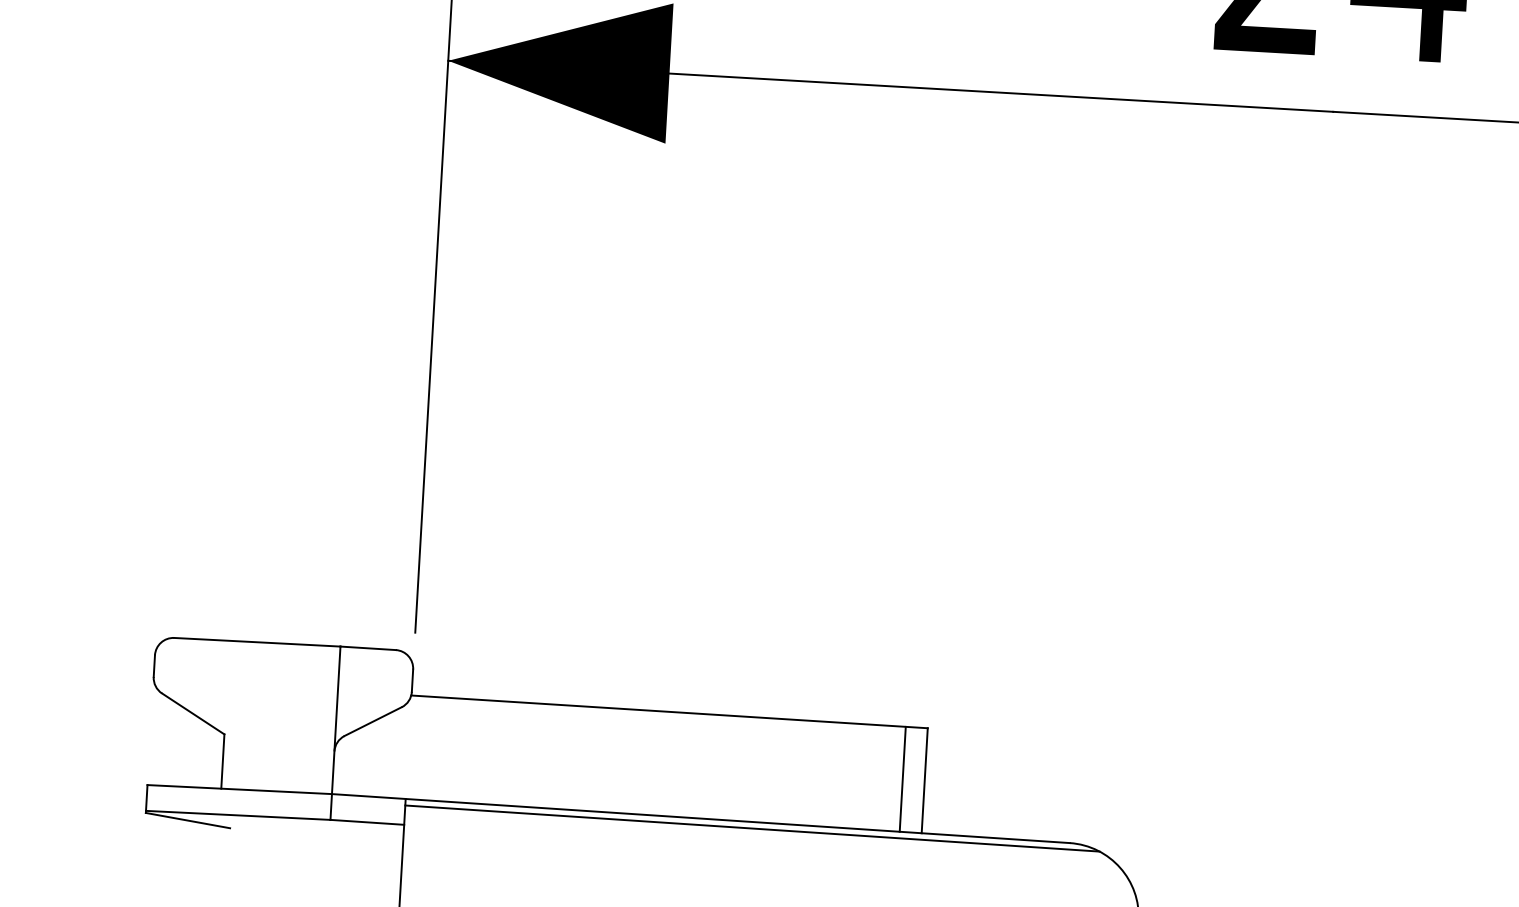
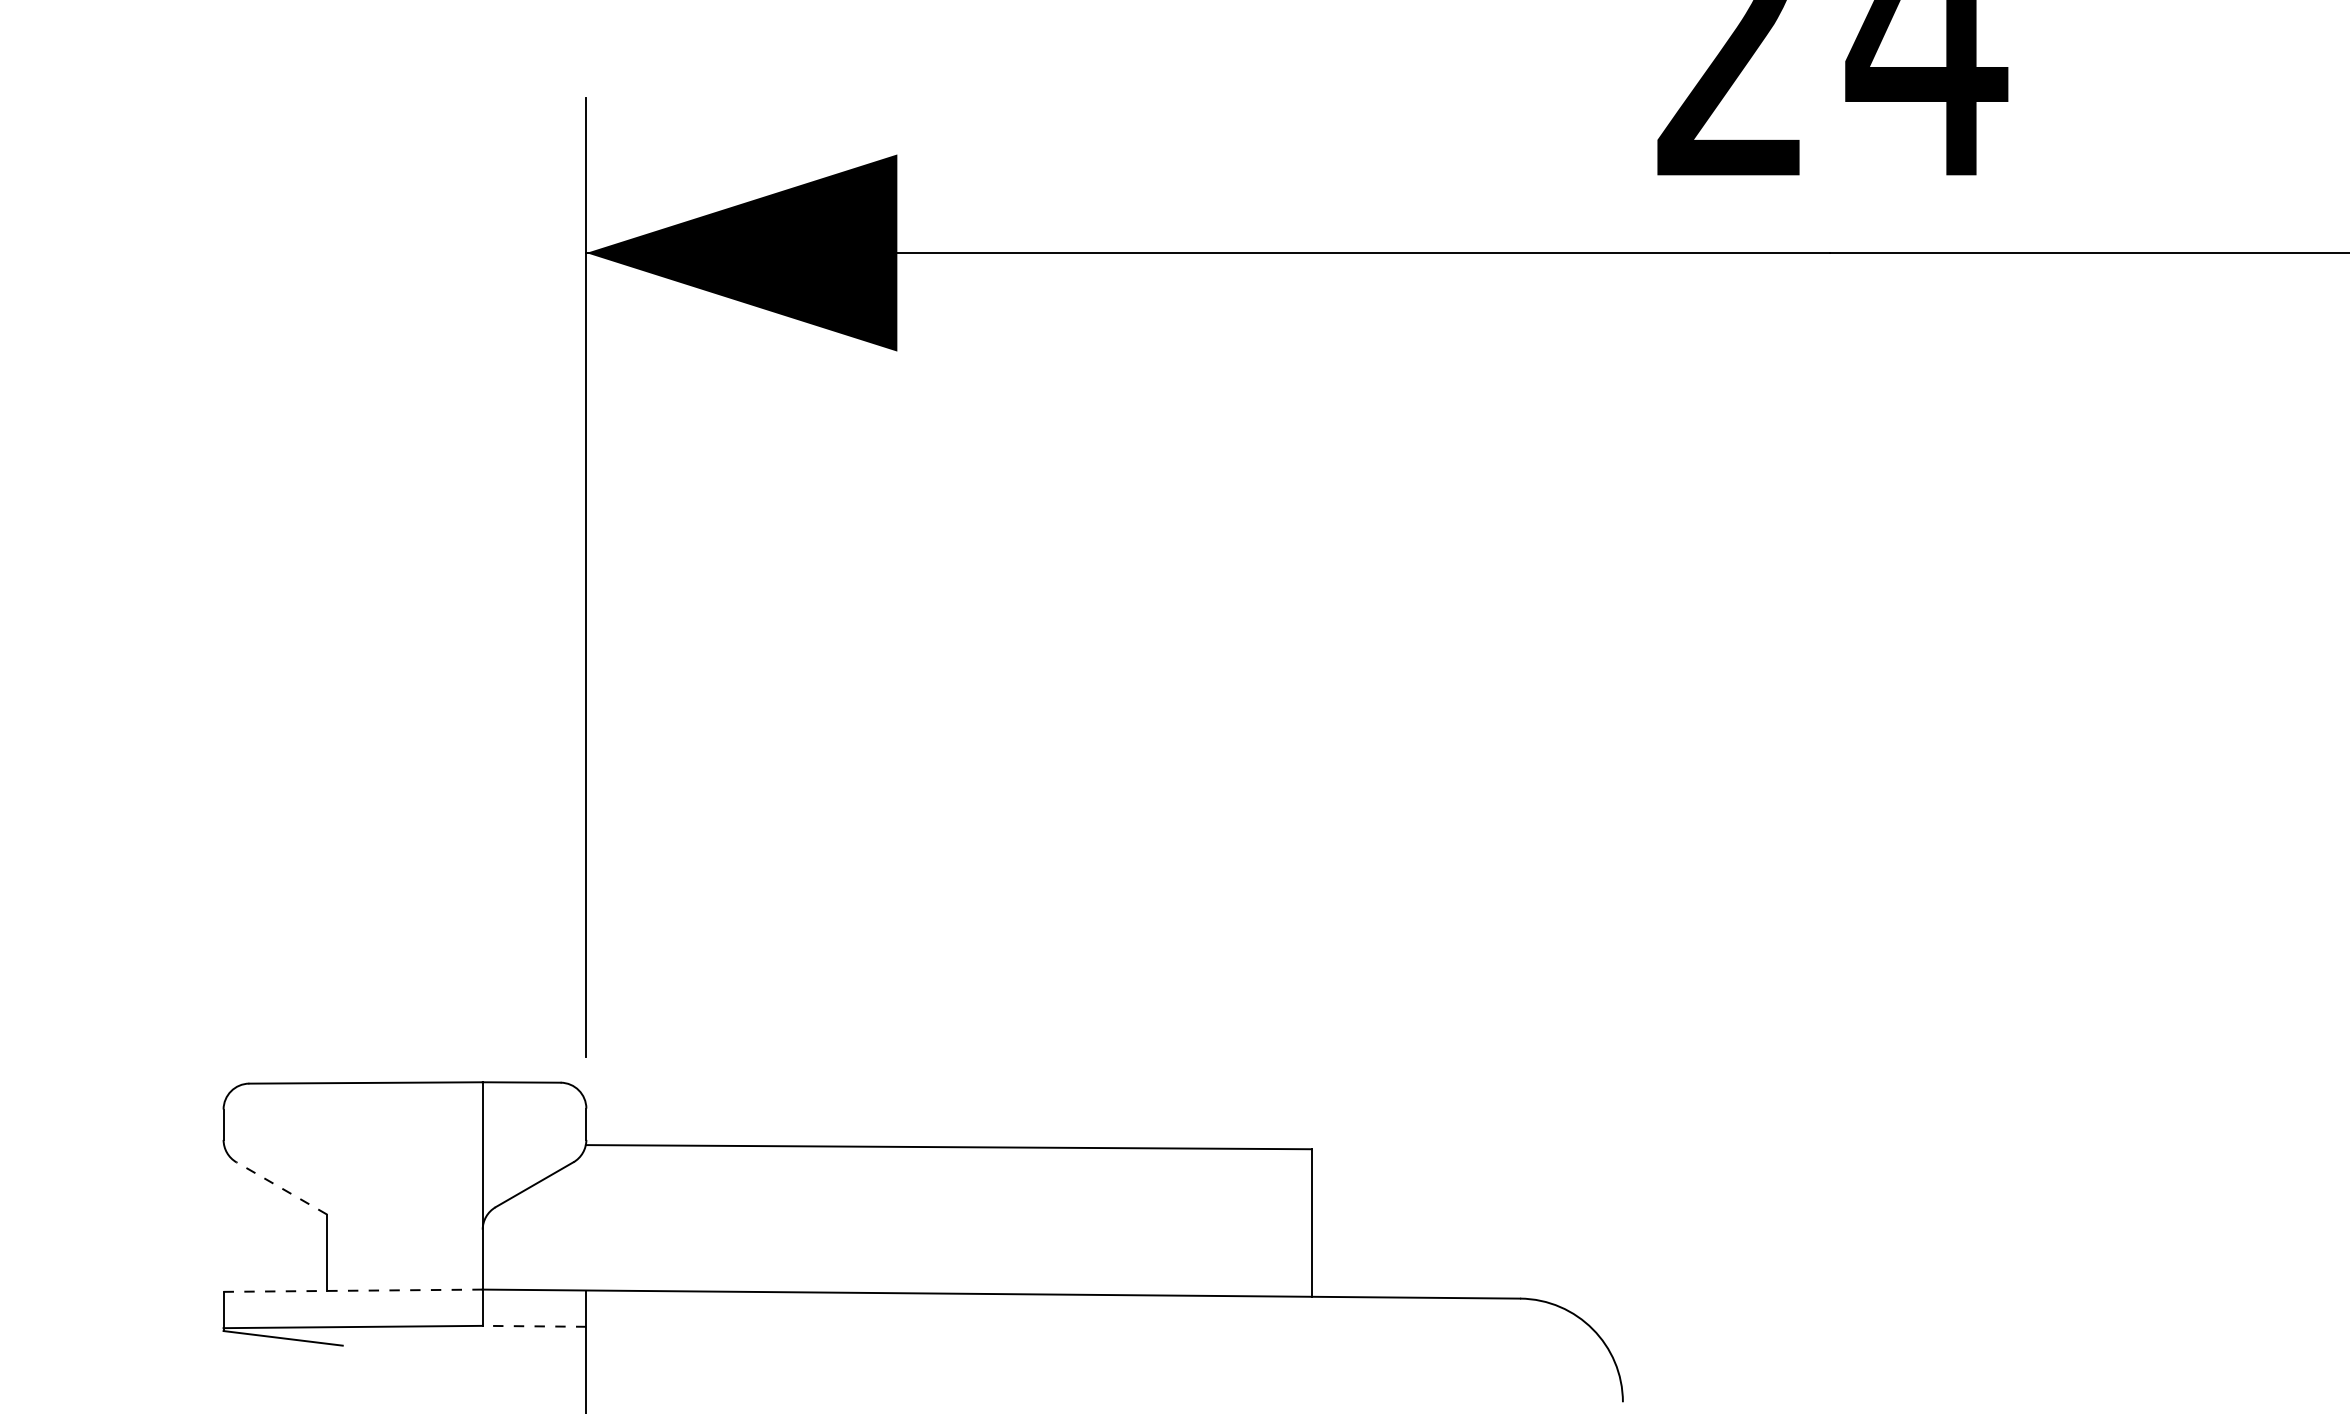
line: (192, 713) -> (281, 1188), solid -> dashed
line: (903, 779) -> (1281, 1222), removed
line: (239, 789) -> (353, 1290), solid -> dashed
line: (367, 822) -> (534, 1326), solid -> dashed
line: (752, 828) -> (1074, 1303), removed

